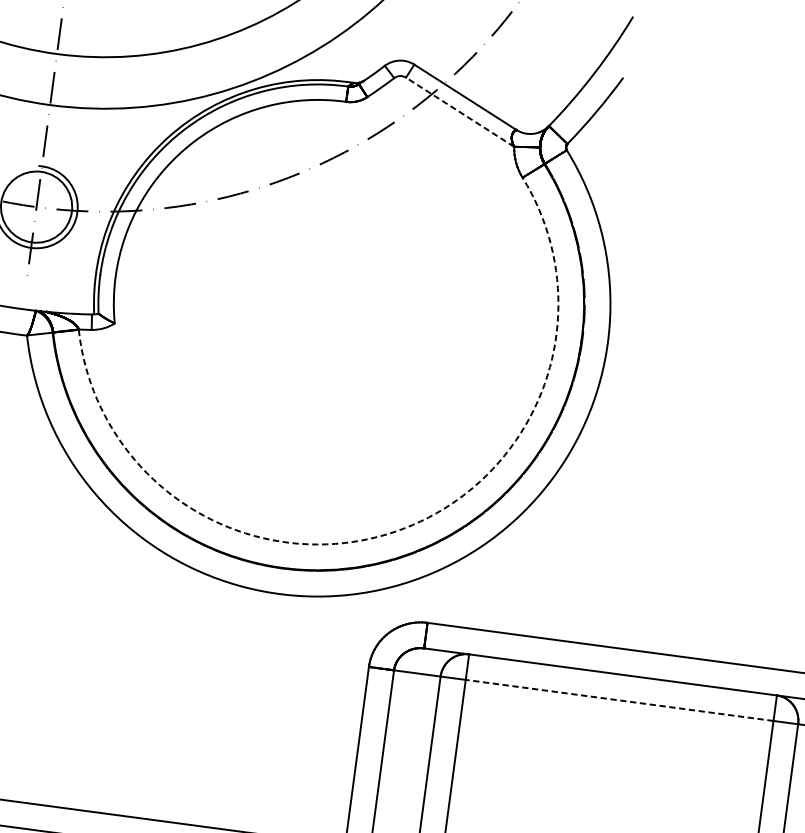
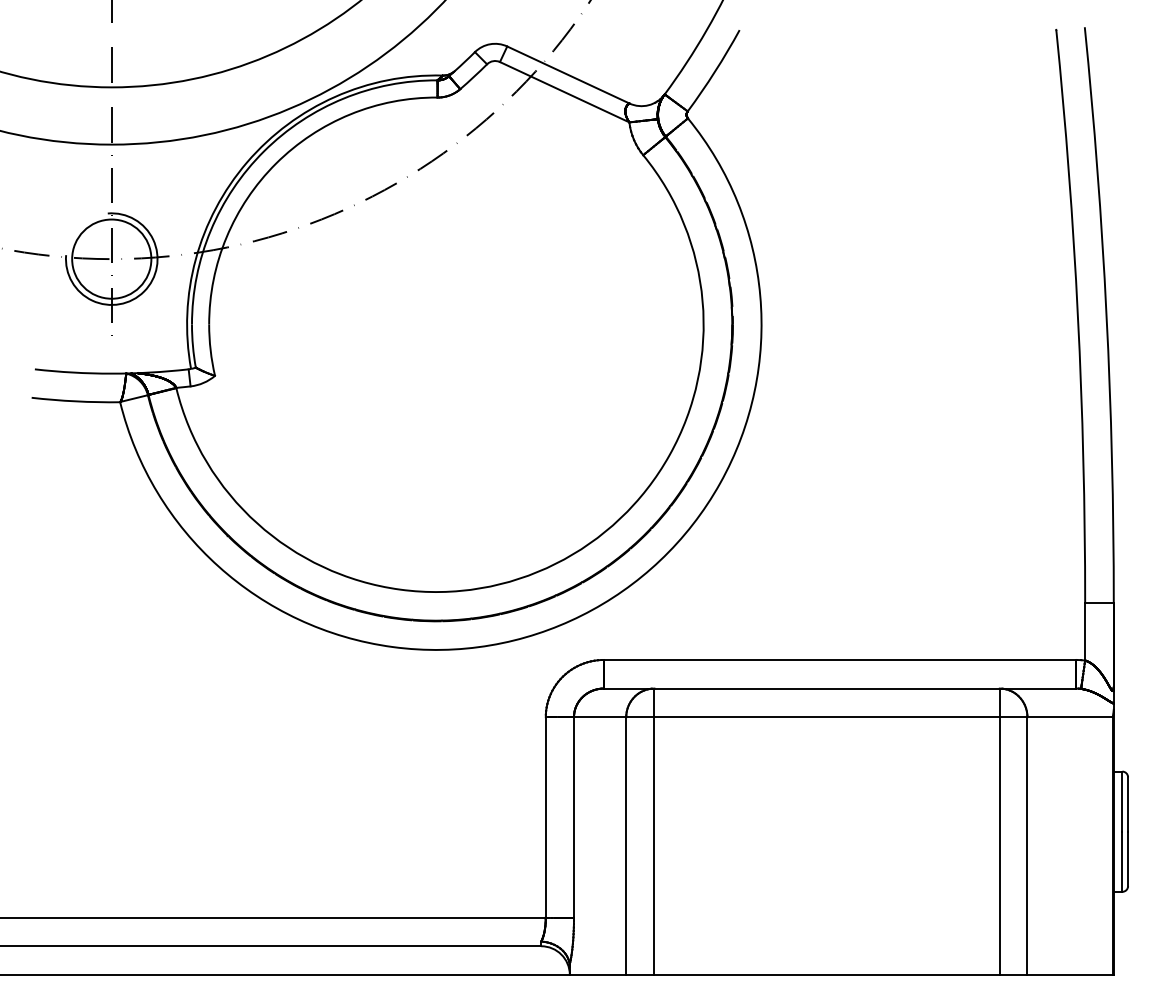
line: (459, 112) -> (564, 92), dashed -> solid
arc: (395, 531) -> (555, 563), dashed -> solid
line: (619, 700) -> (827, 717), dashed -> solid

